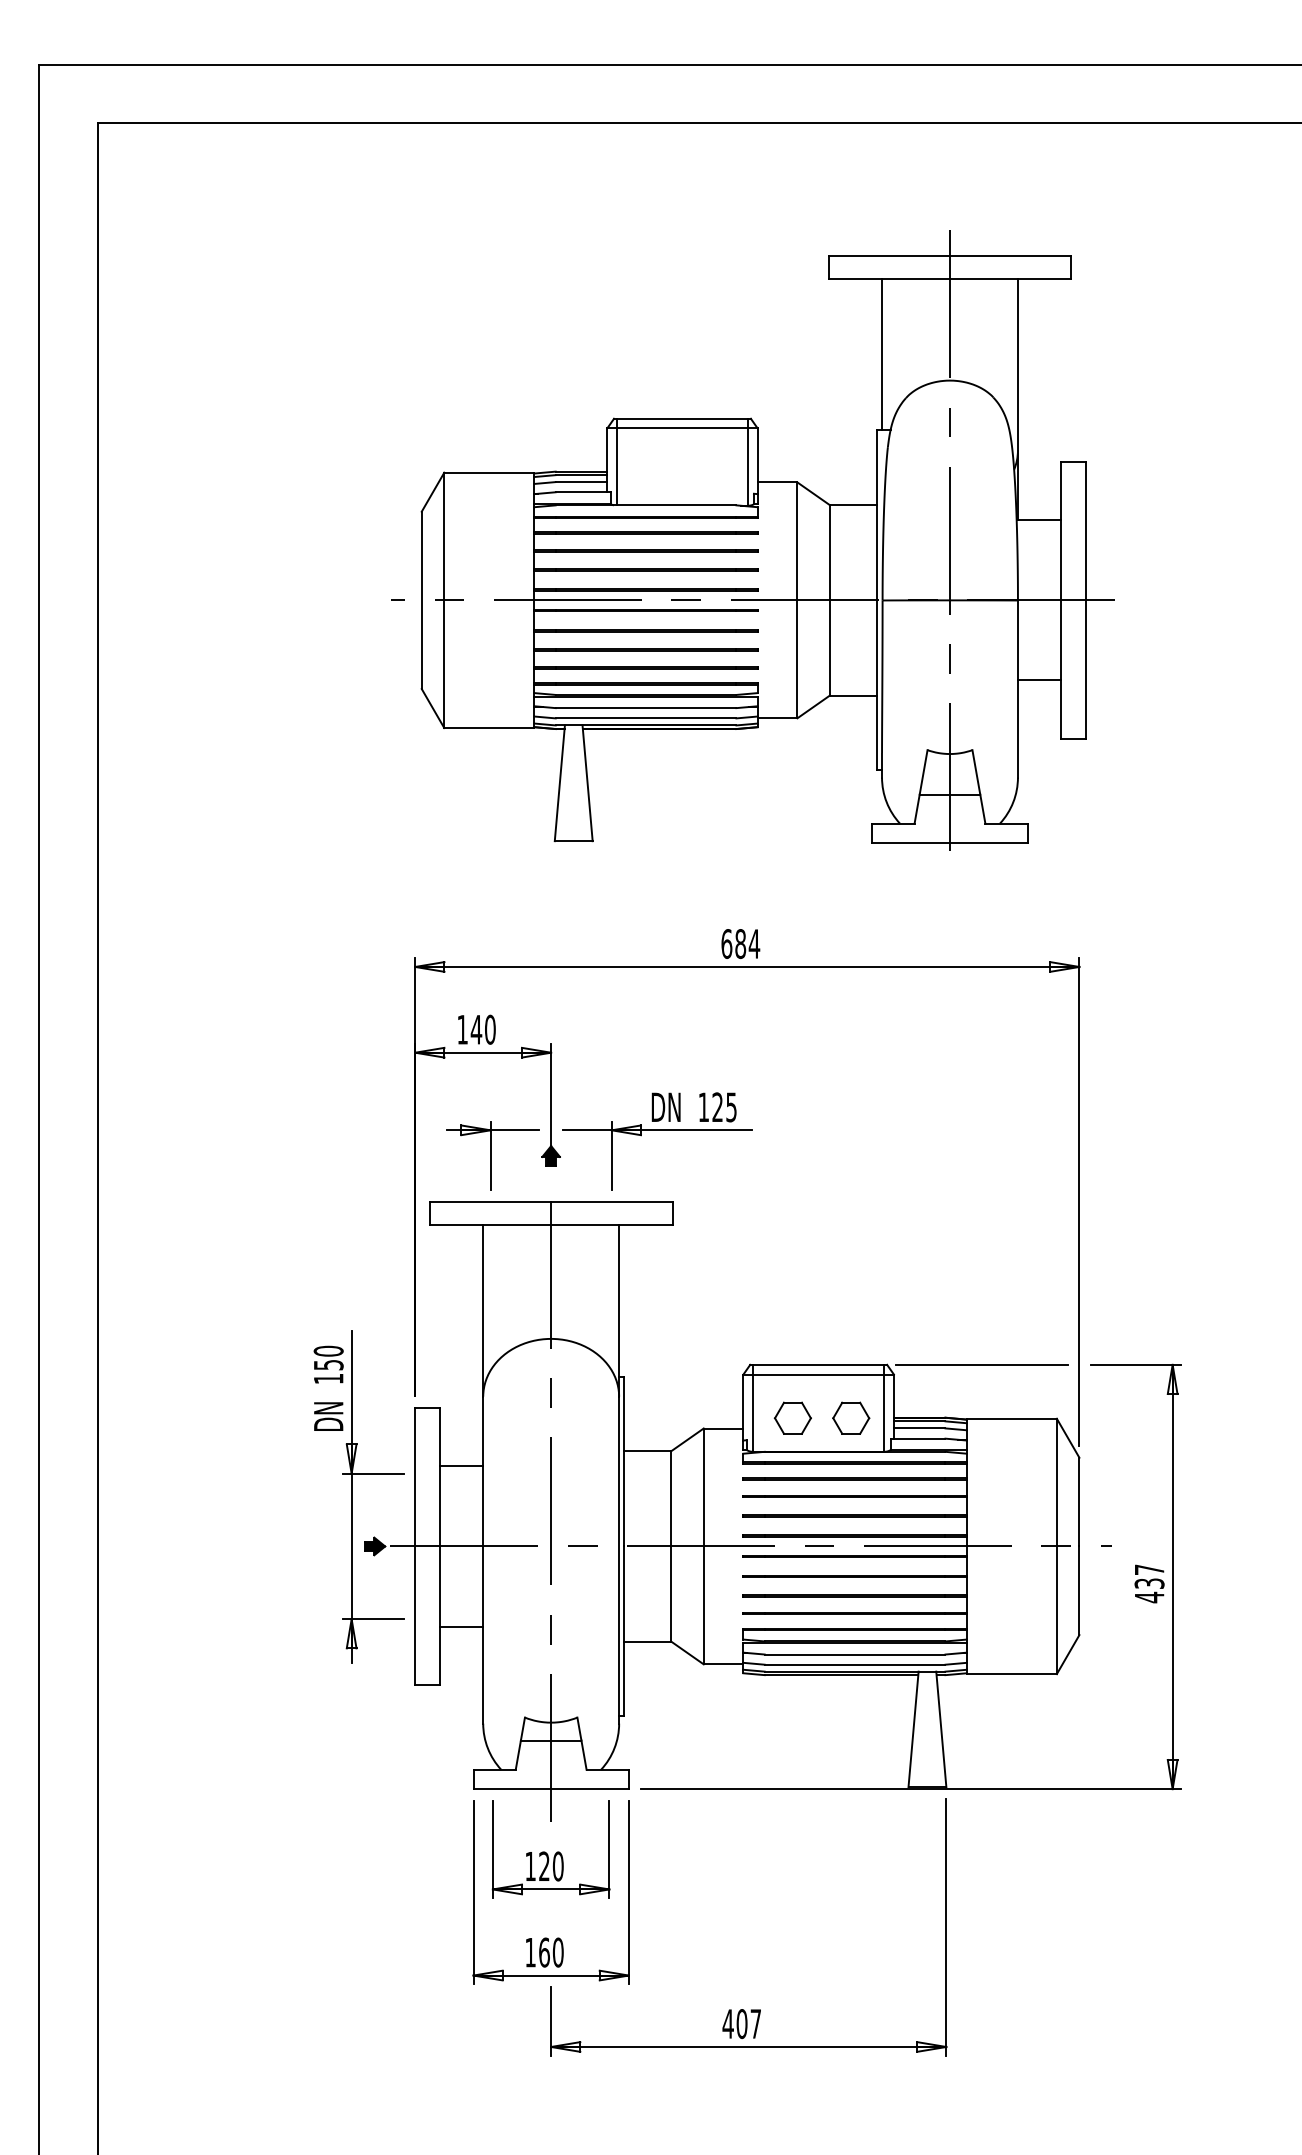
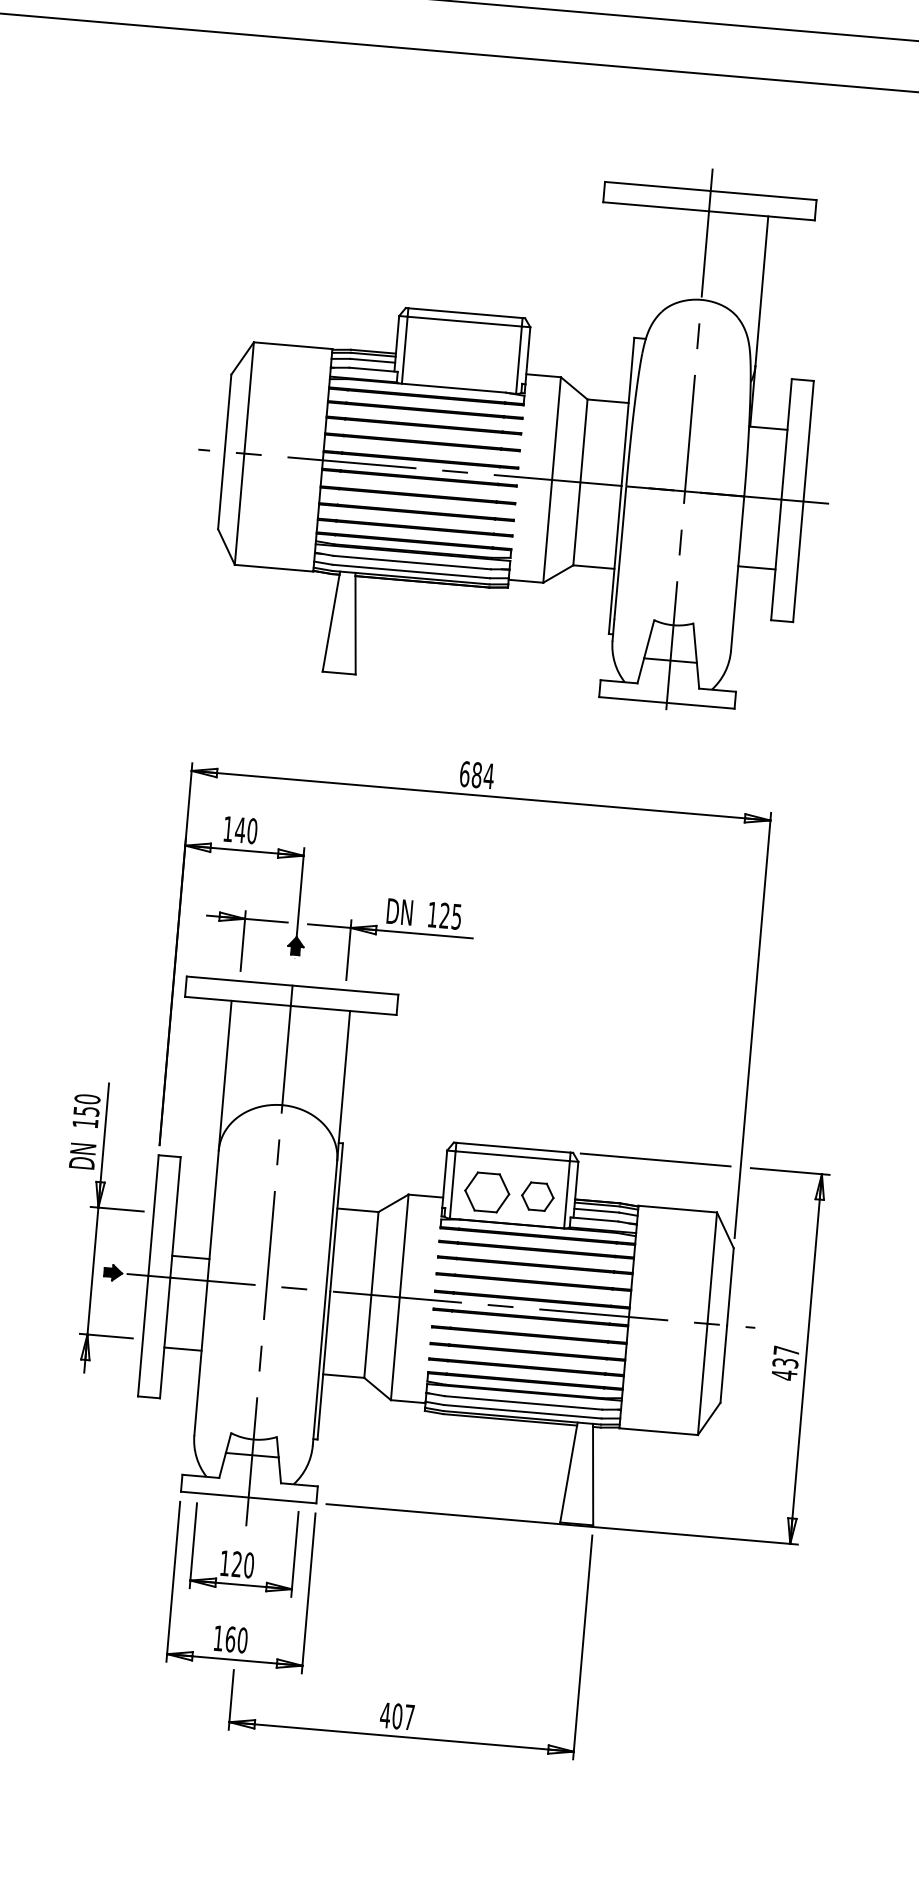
line: (882, 354) -> (644, 272), removed
part: (792, 1417) -> (486, 1191), size x1.4
line: (461, 1466) -> (190, 1257), moved

